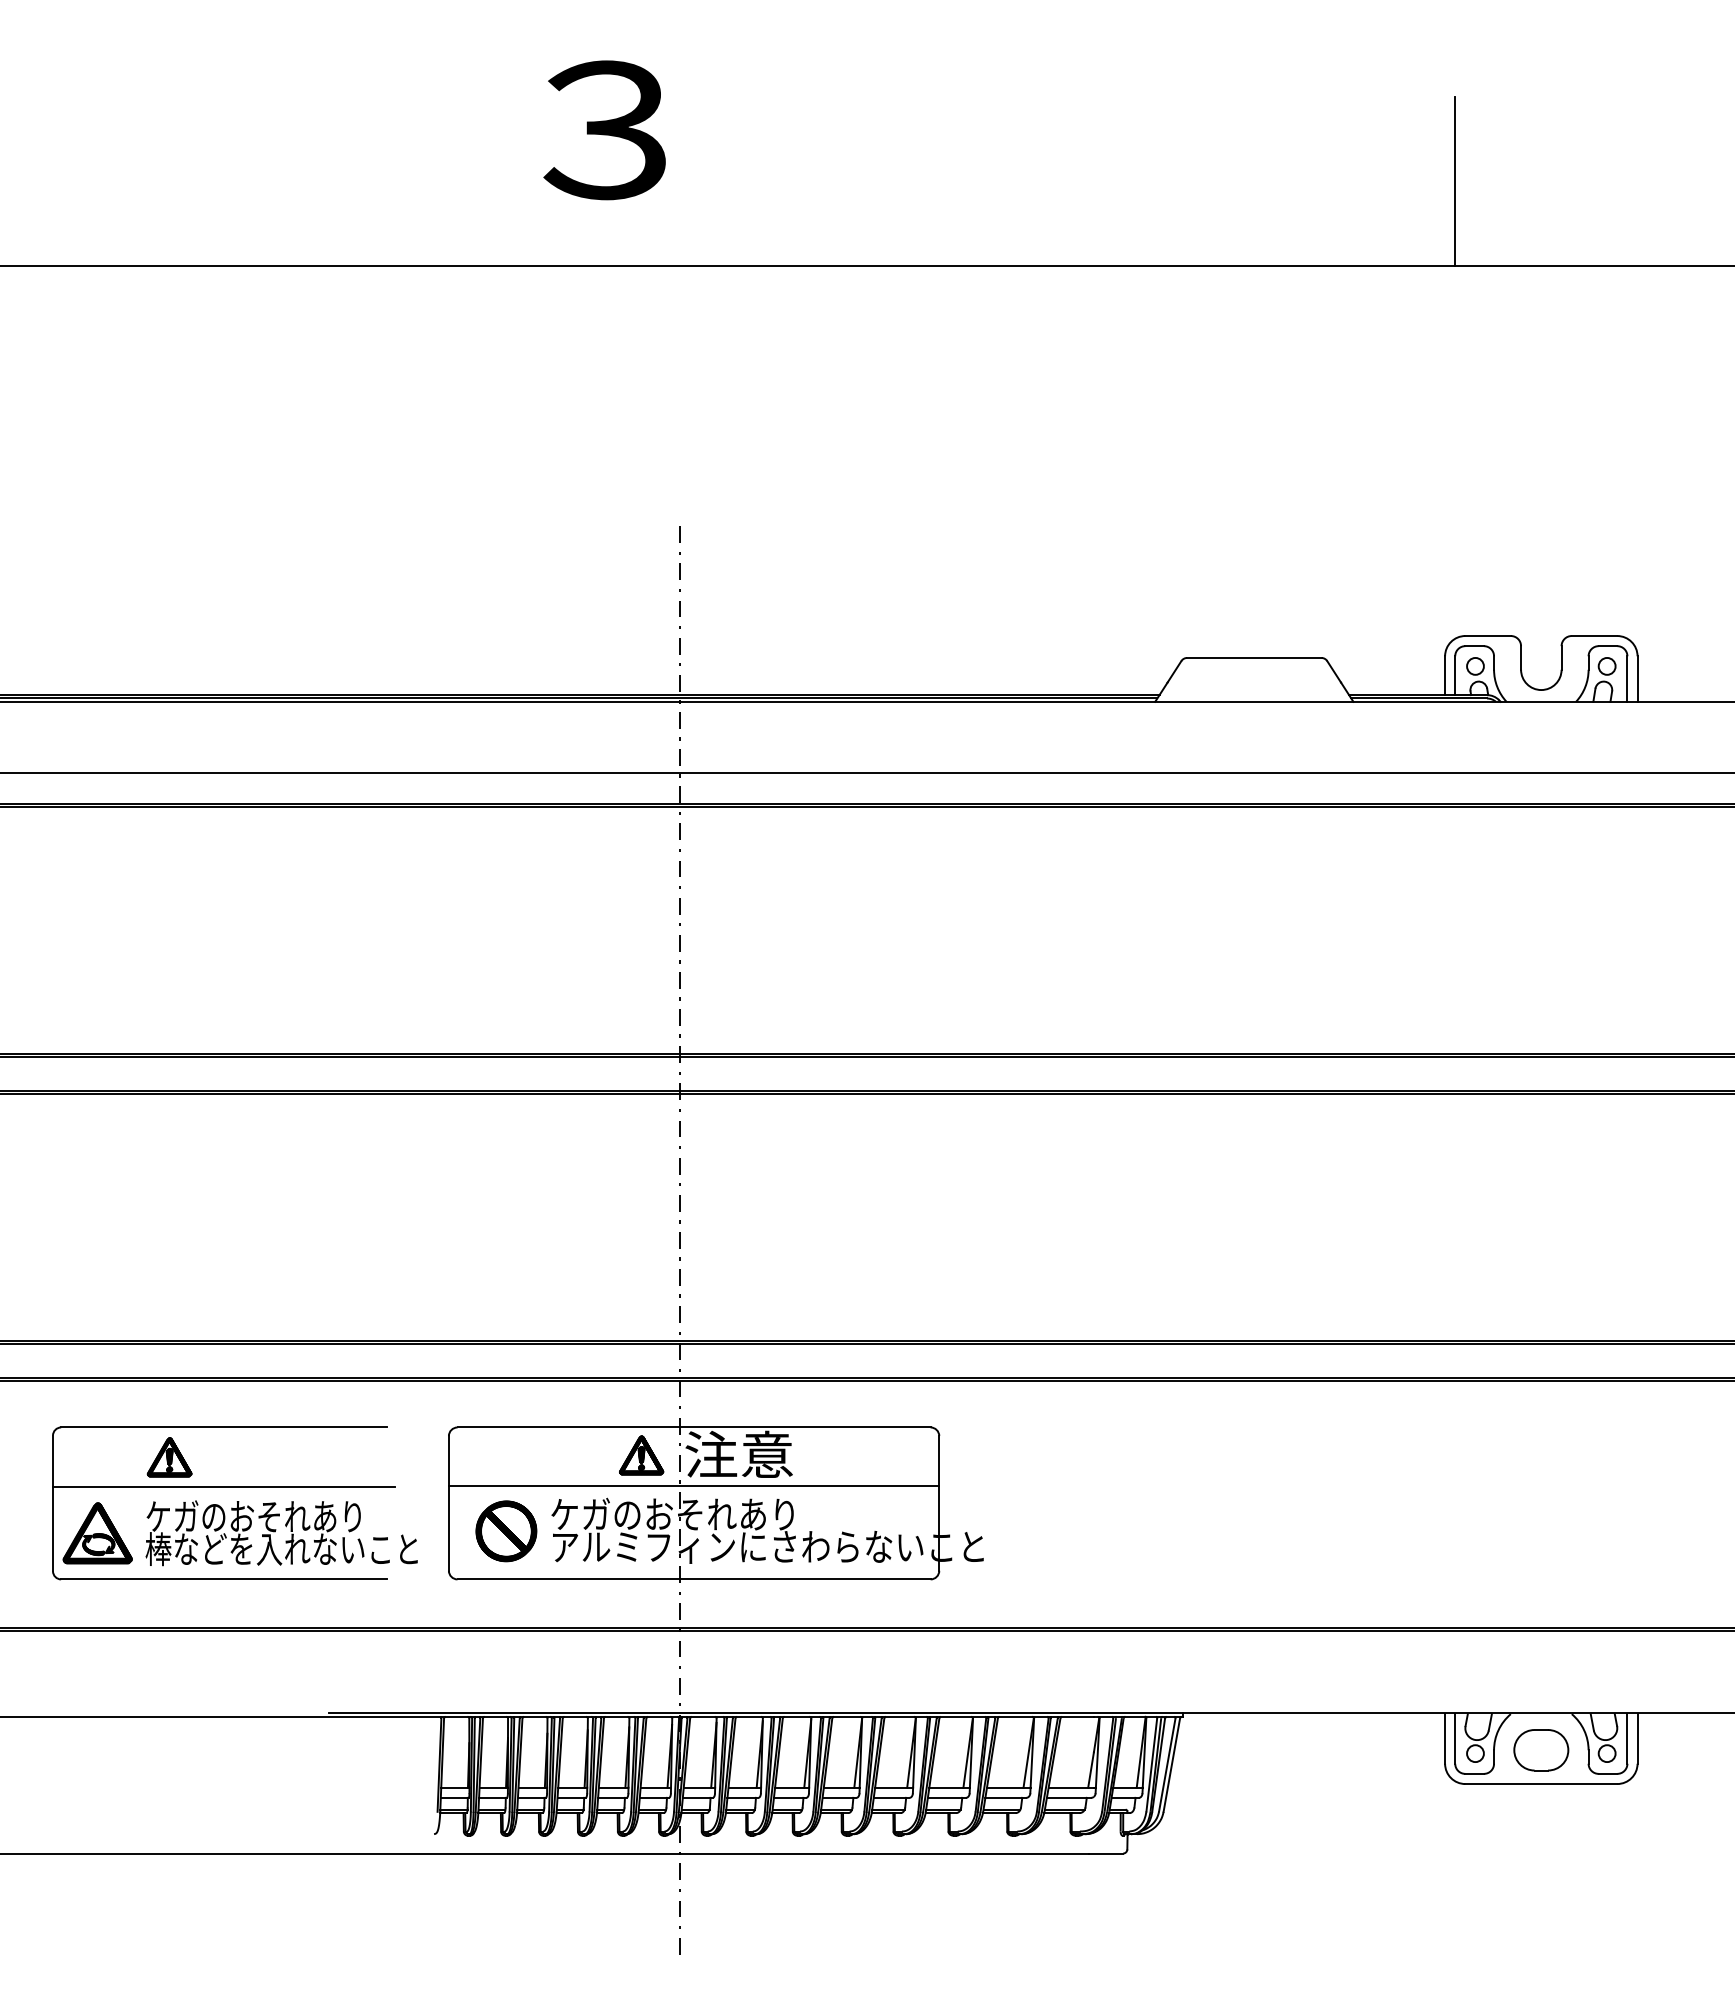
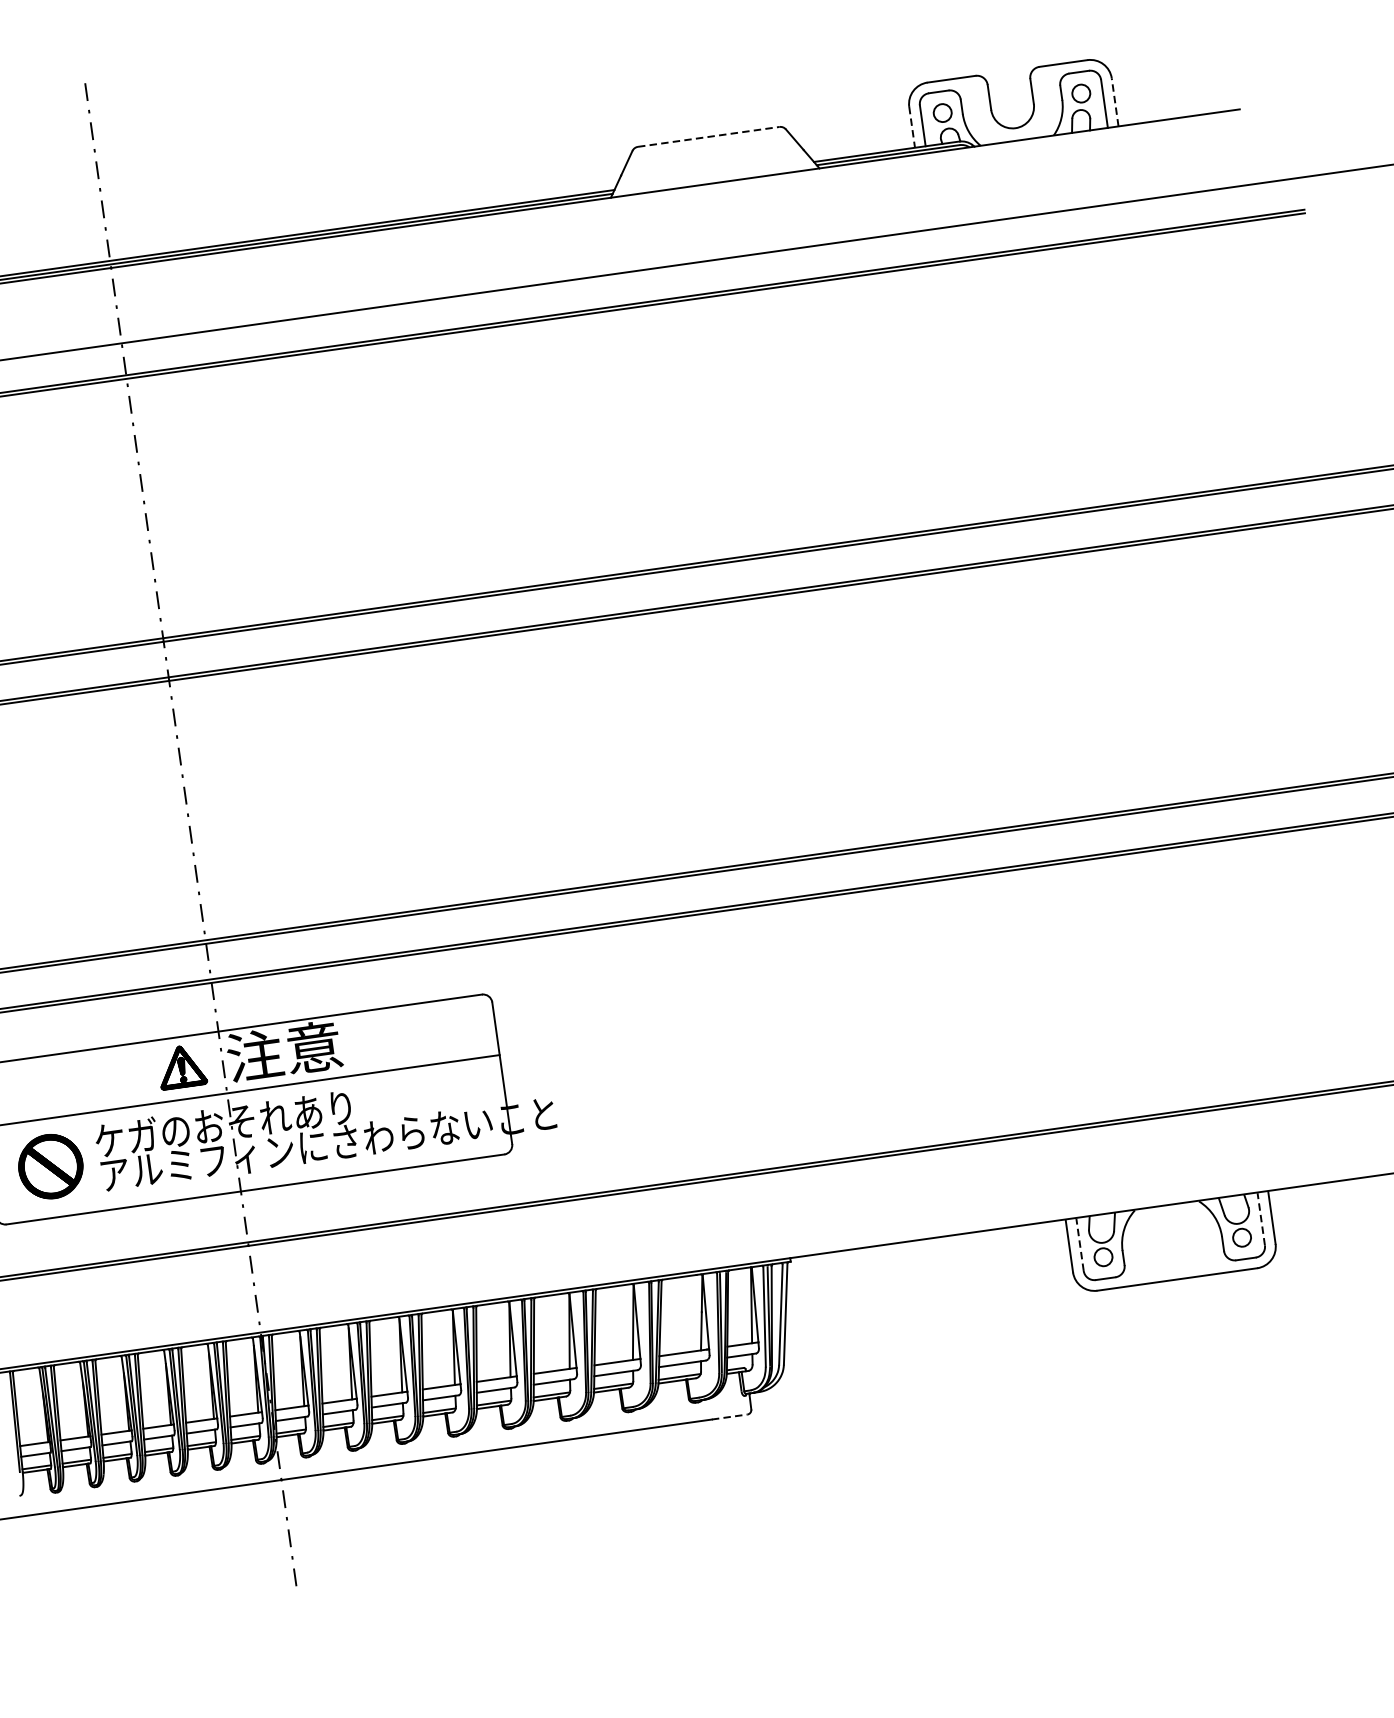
line: (1254, 657) -> (708, 136), solid -> dashed
line: (1445, 676) -> (912, 128), solid -> dashed
line: (1637, 679) -> (1115, 102), solid -> dashed
line: (1455, 1738) -> (1080, 1244), solid -> dashed
line: (1627, 1738) -> (1261, 1218), solid -> dashed
part: (1541, 1750) -> (1172, 1244), removed
line: (1106, 1853) -> (730, 1416), solid -> dashed

